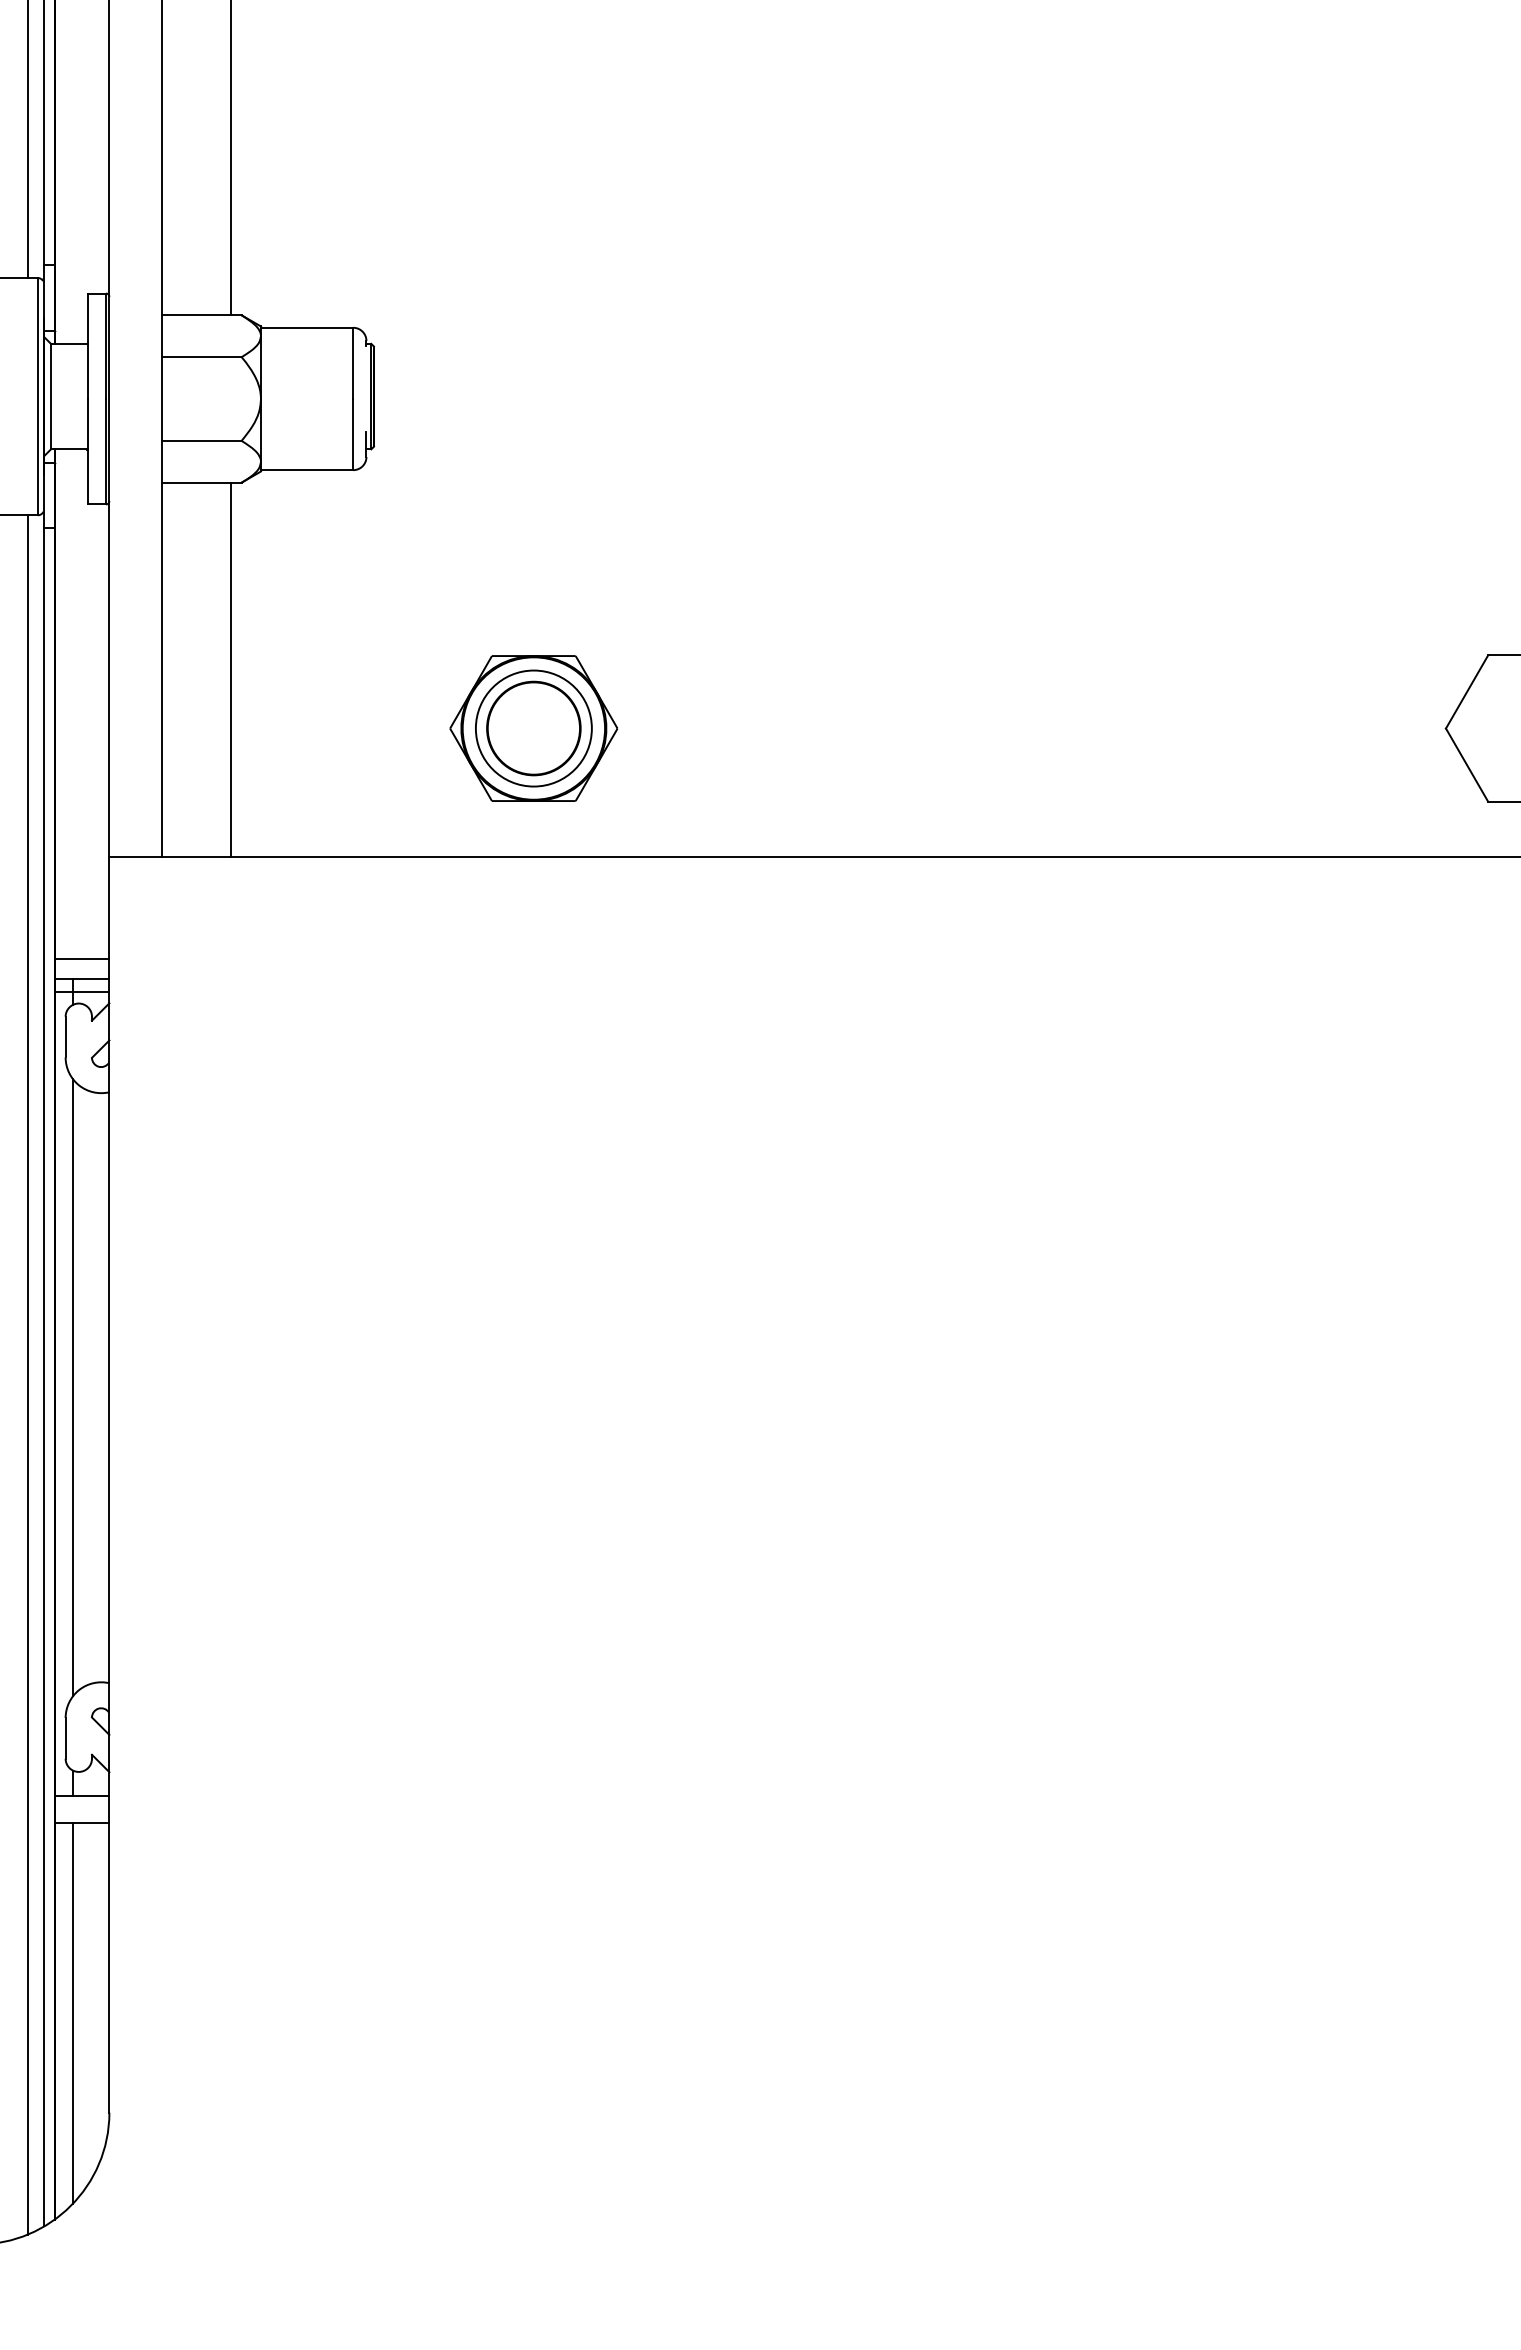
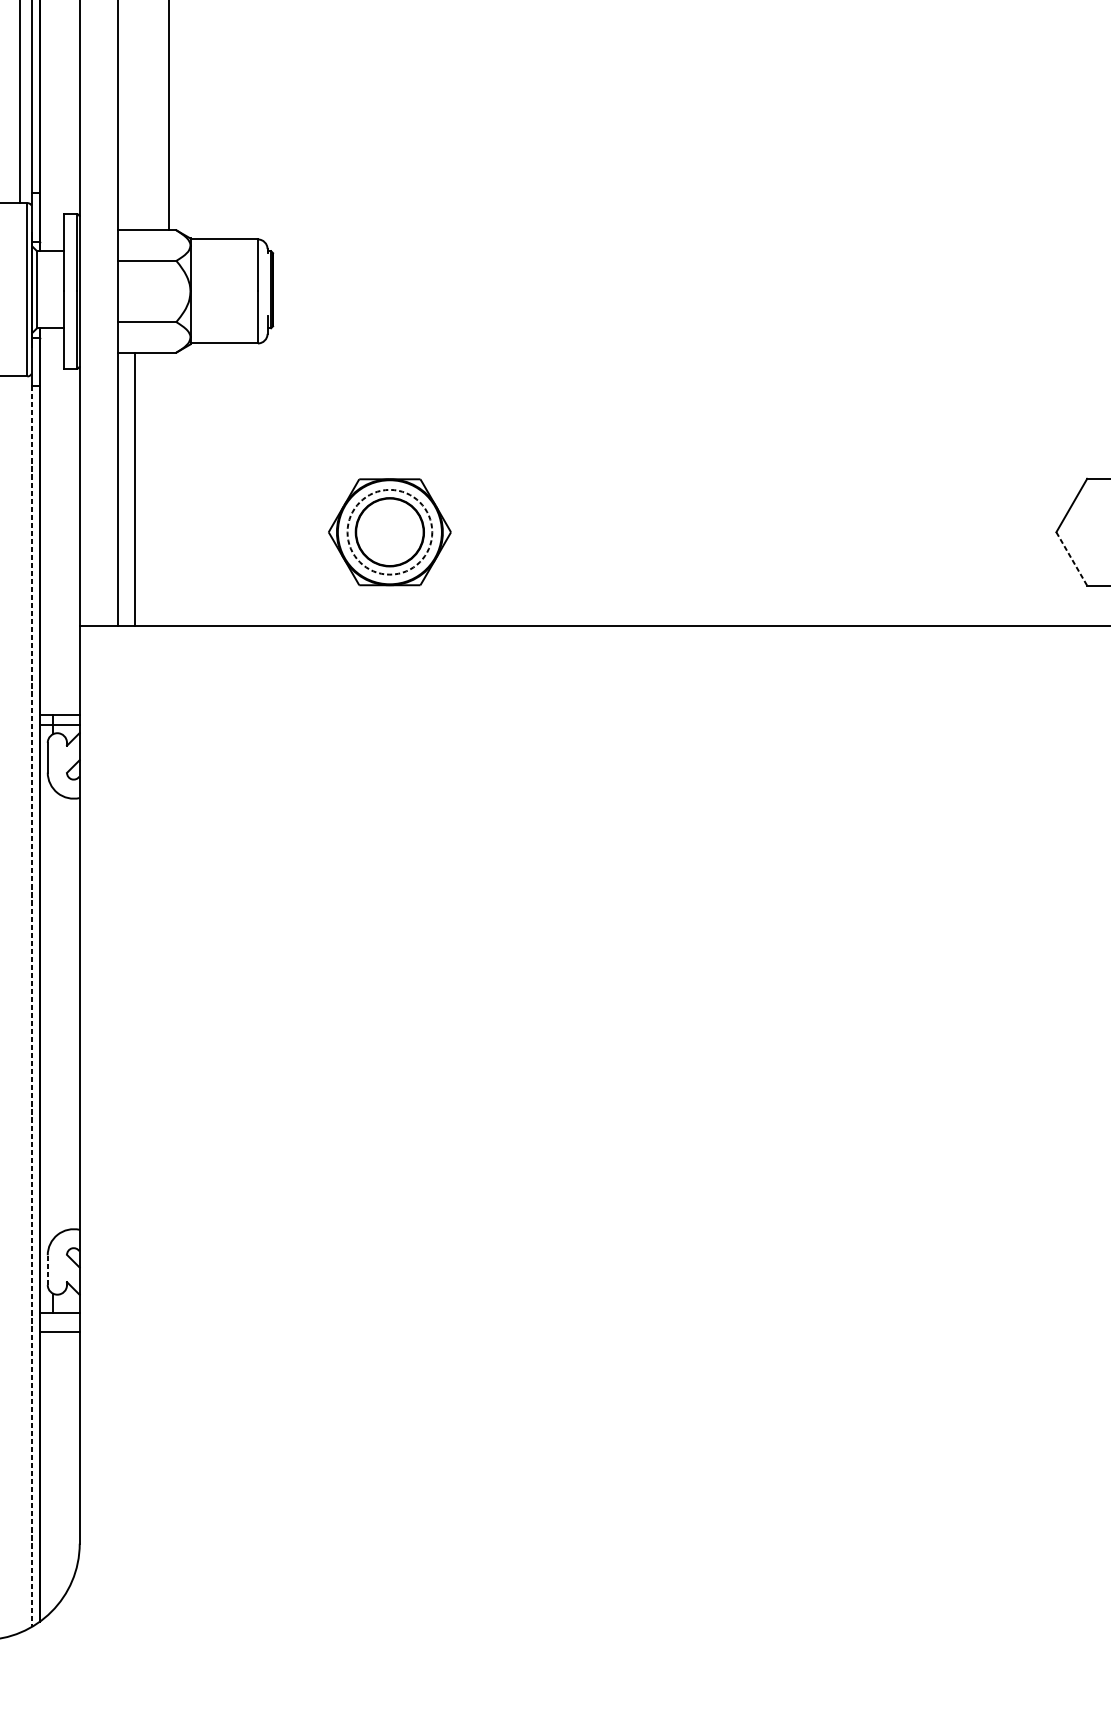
line: (231, 669) -> (134, 489), moved
circle: (533, 728) -> (389, 532), solid -> dashed
line: (1467, 765) -> (1072, 559), solid -> dashed
line: (81, 959) -> (59, 701), removed
line: (27, 1374) -> (19, 1004), removed
line: (44, 1377) -> (32, 1006), solid -> dashed
line: (73, 1387) -> (53, 1013), removed
line: (65, 1737) -> (47, 1269), solid -> dashed
line: (73, 2012) -> (53, 1470), removed

